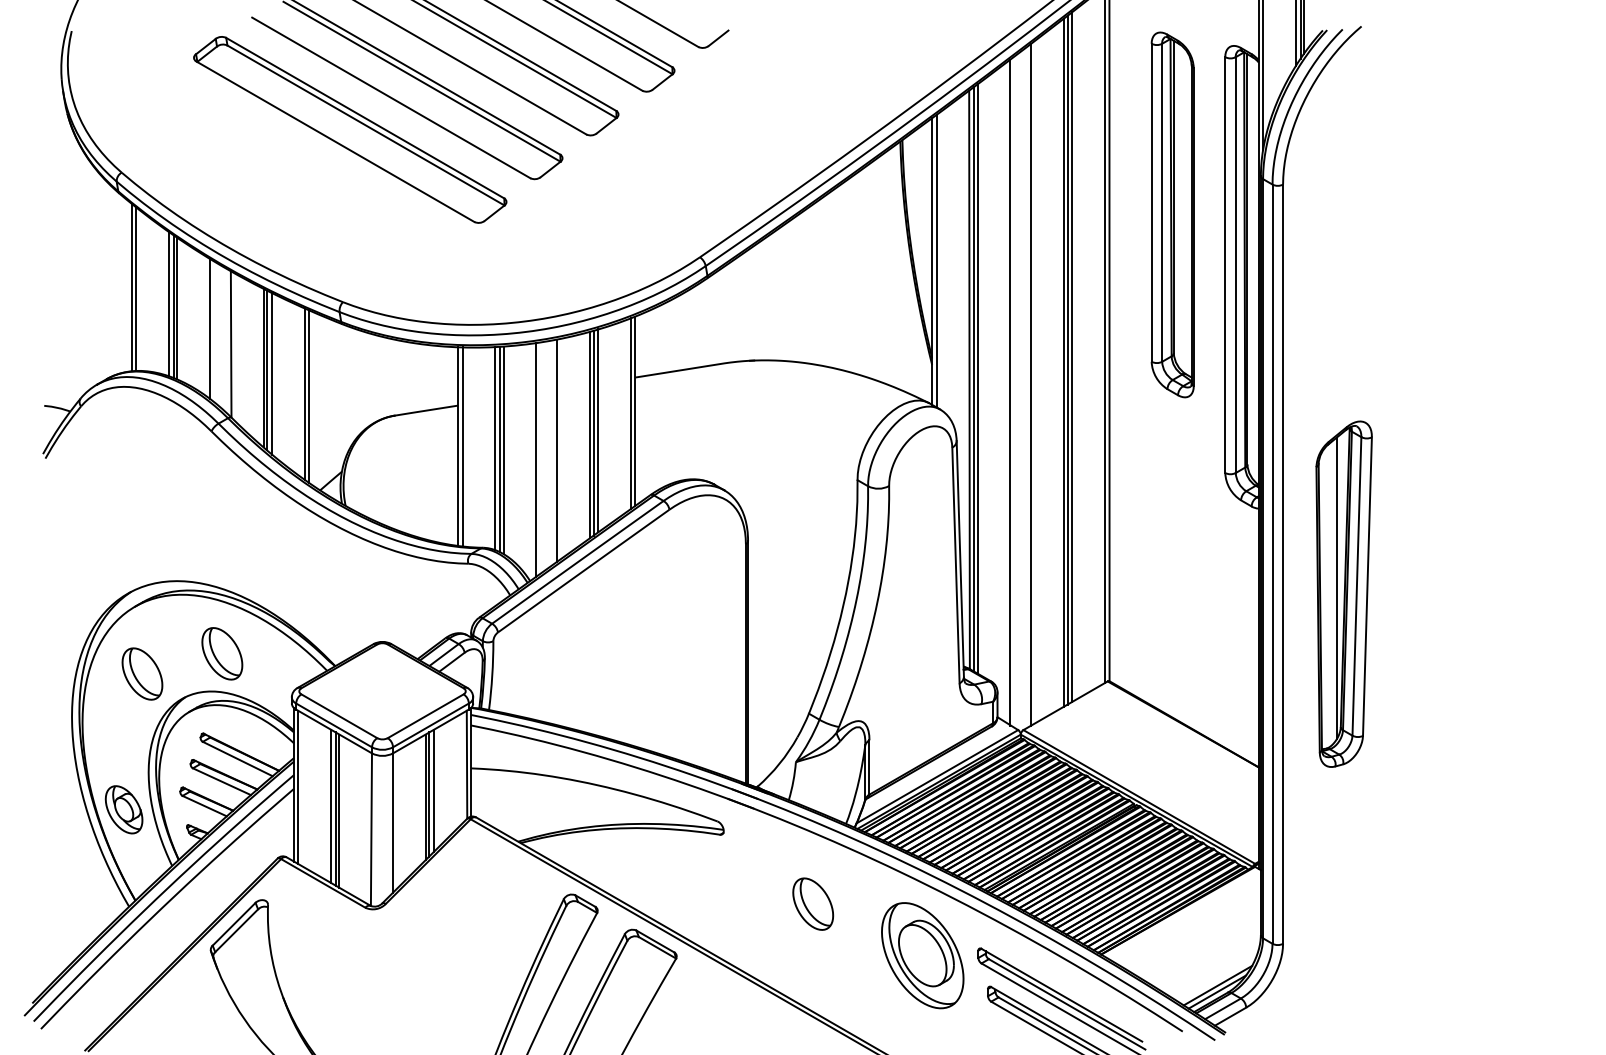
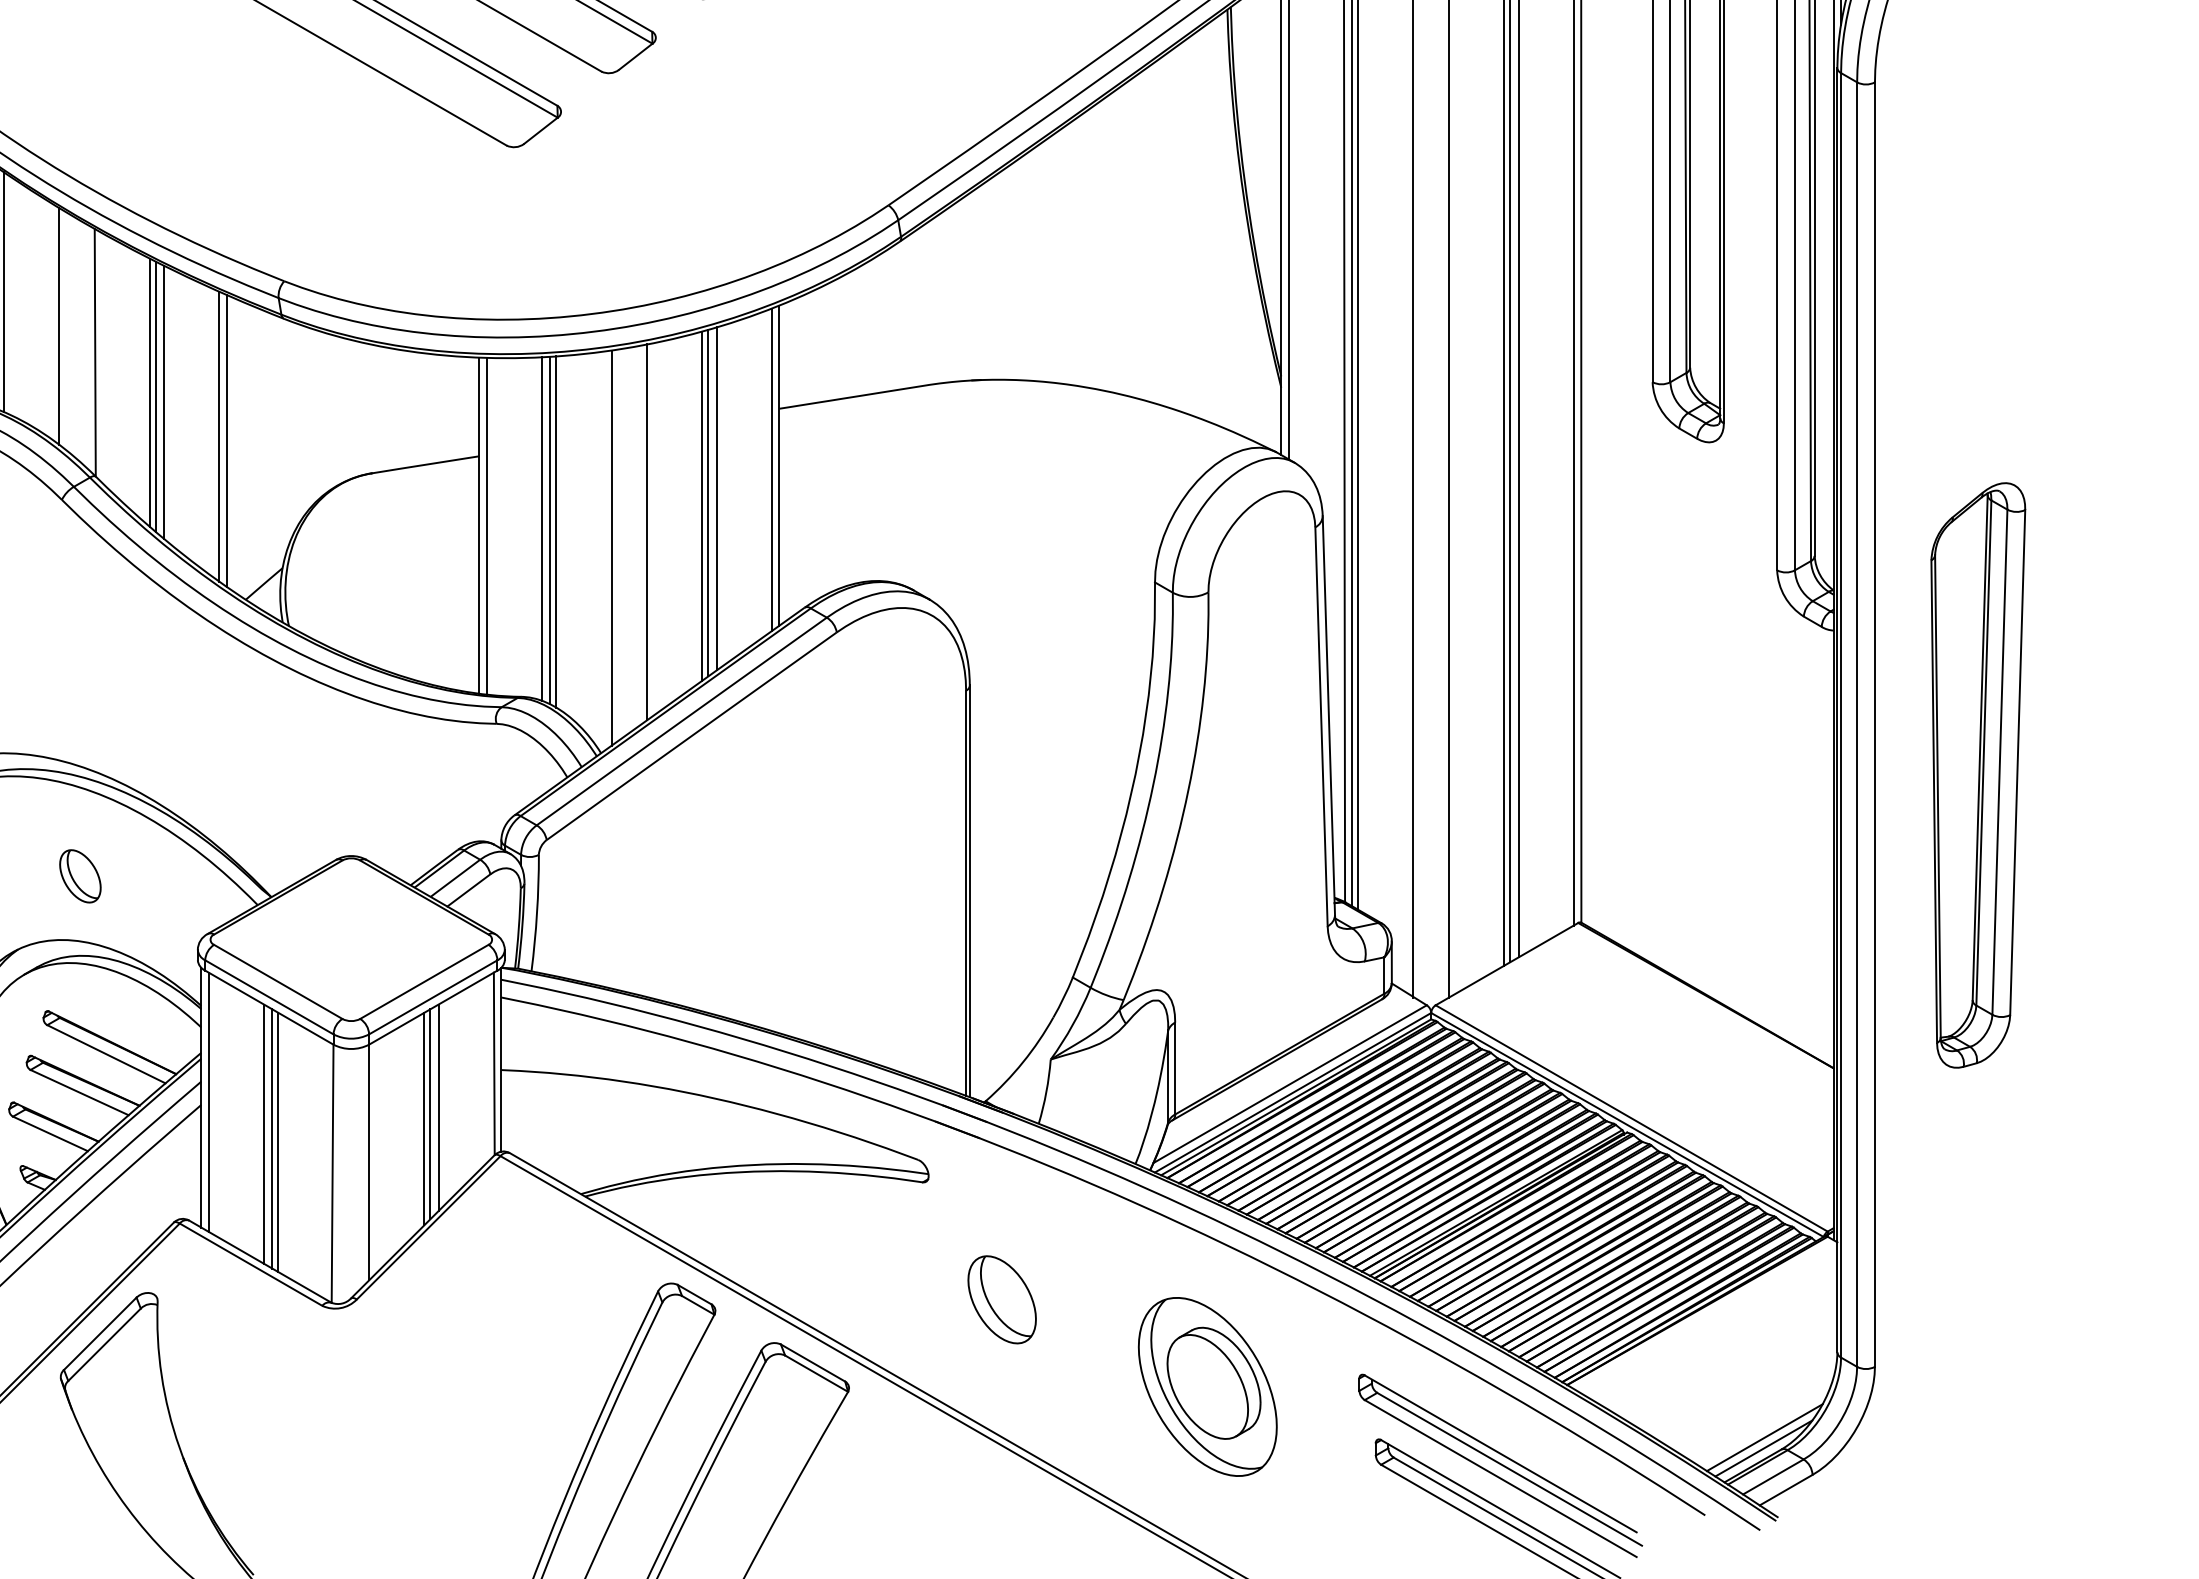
line: (1336, 588) -> (1965, 765), removed
part: (222, 653) -> (80, 875), size x0.6
part: (813, 903) -> (1002, 1298), moved
part: (922, 955) -> (1207, 1386), moved

